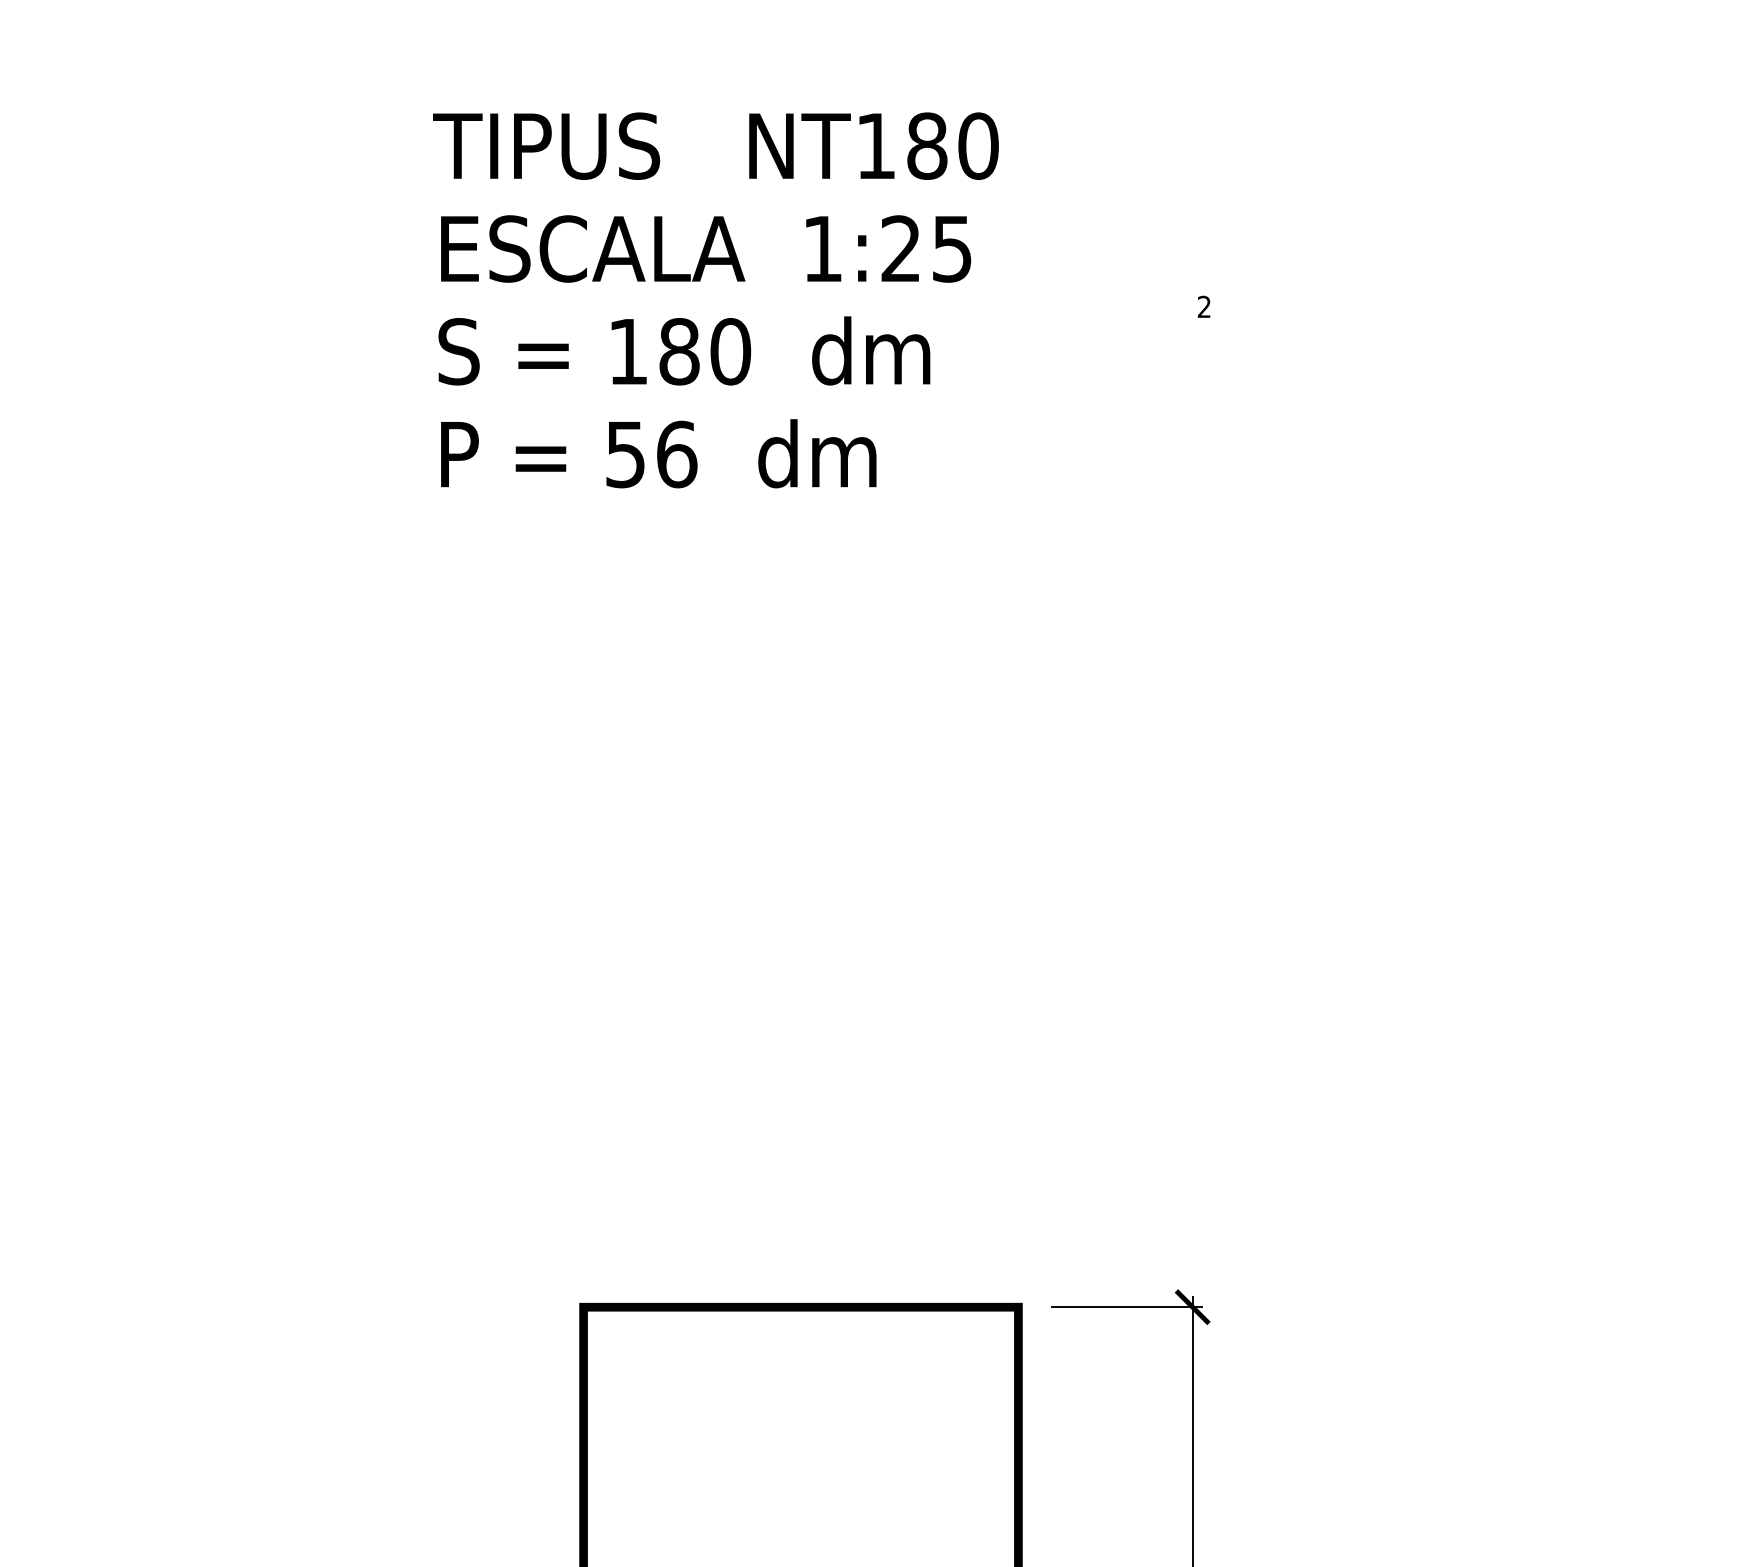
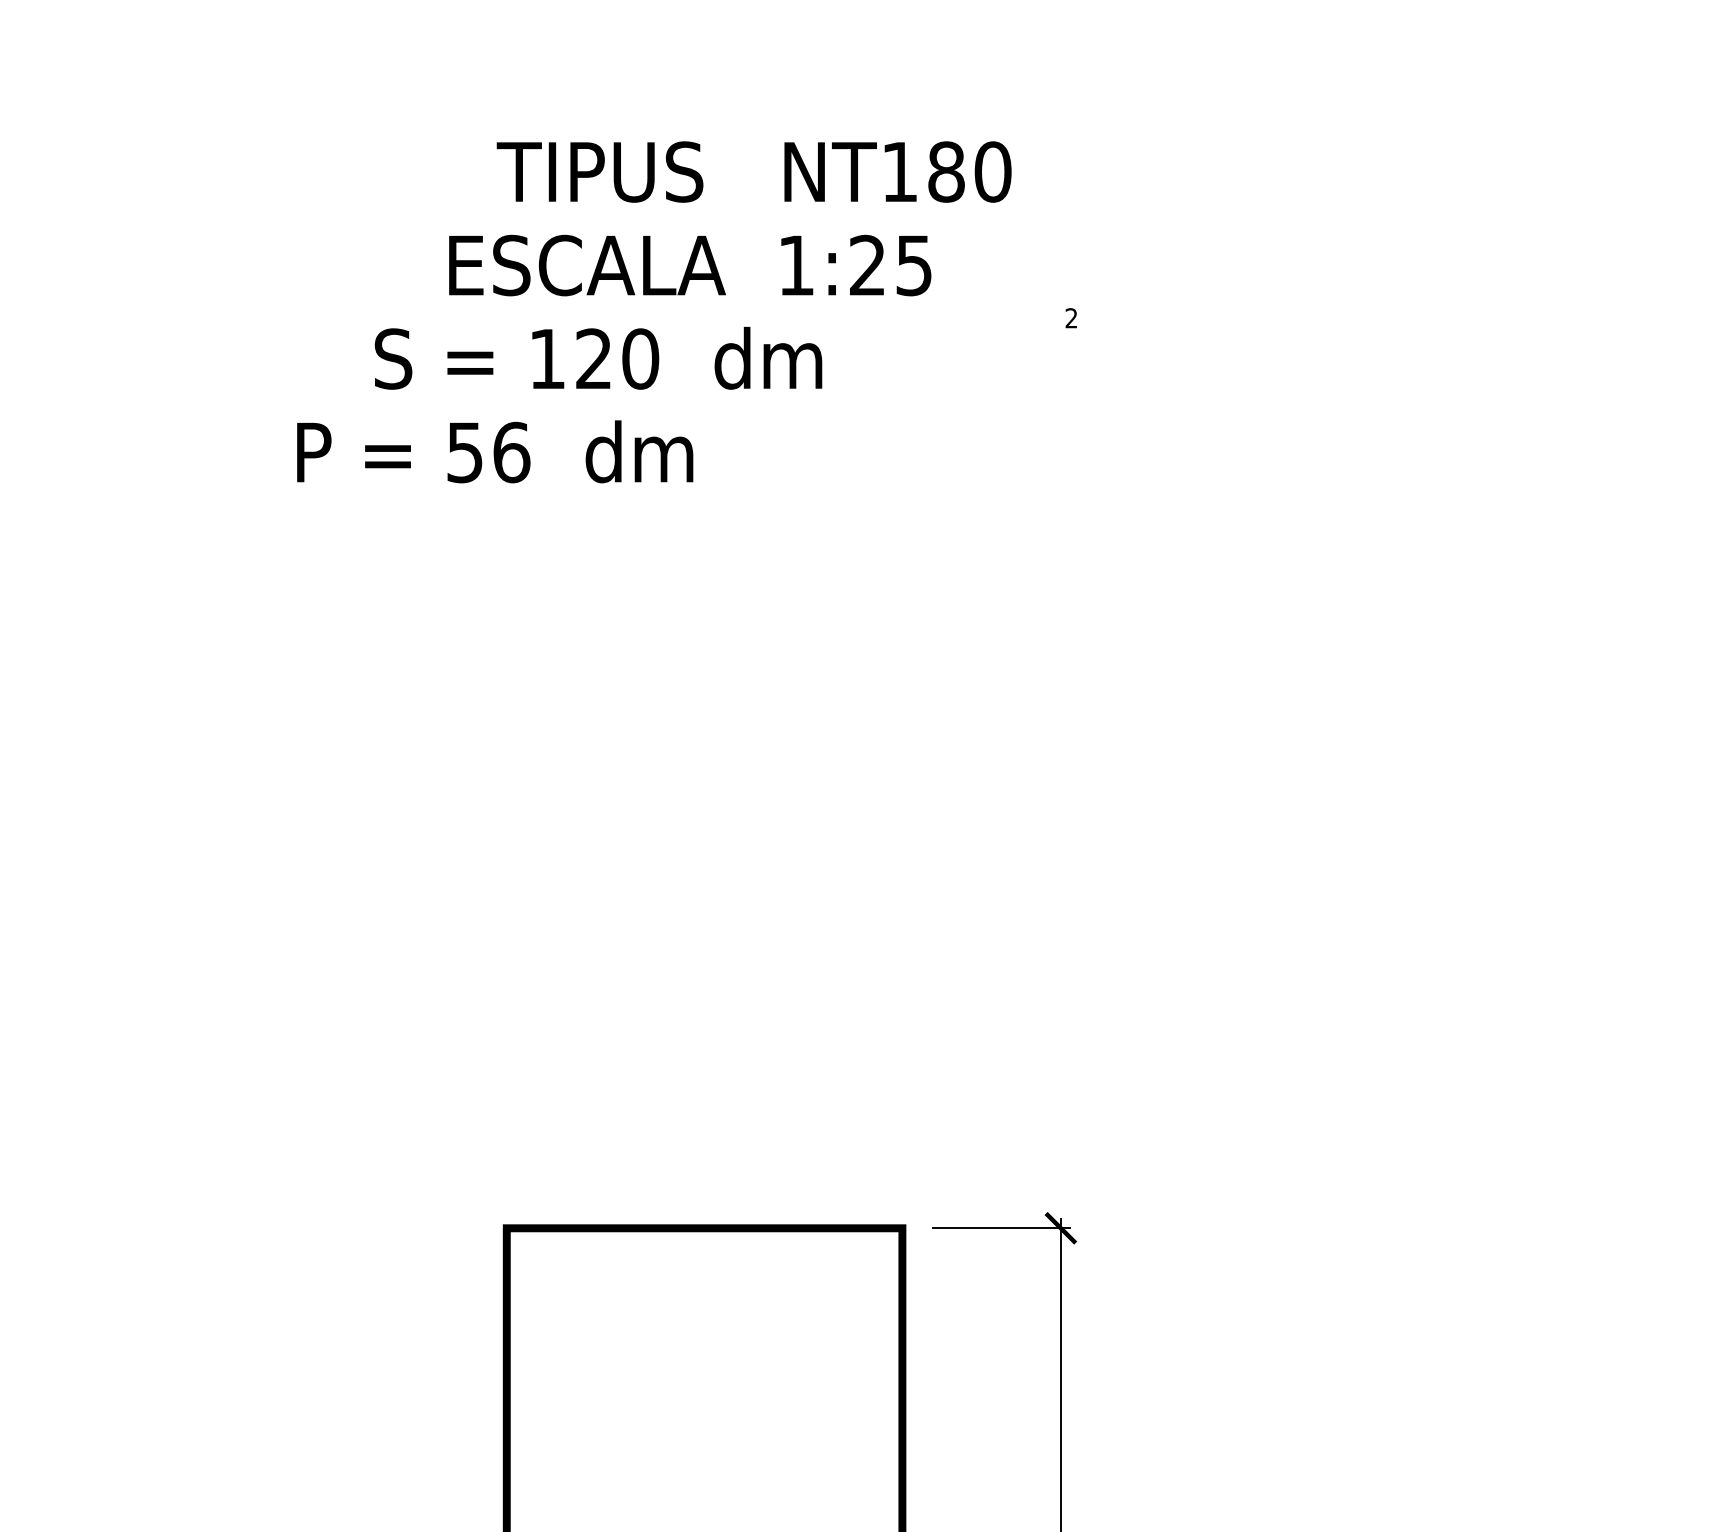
text: (715, 145) -> (753, 171), moved
text: (706, 248) -> (690, 265), moved
text: (678, 351) -> (593, 358), 180 -> 120
text: (659, 453) -> (495, 451), moved

